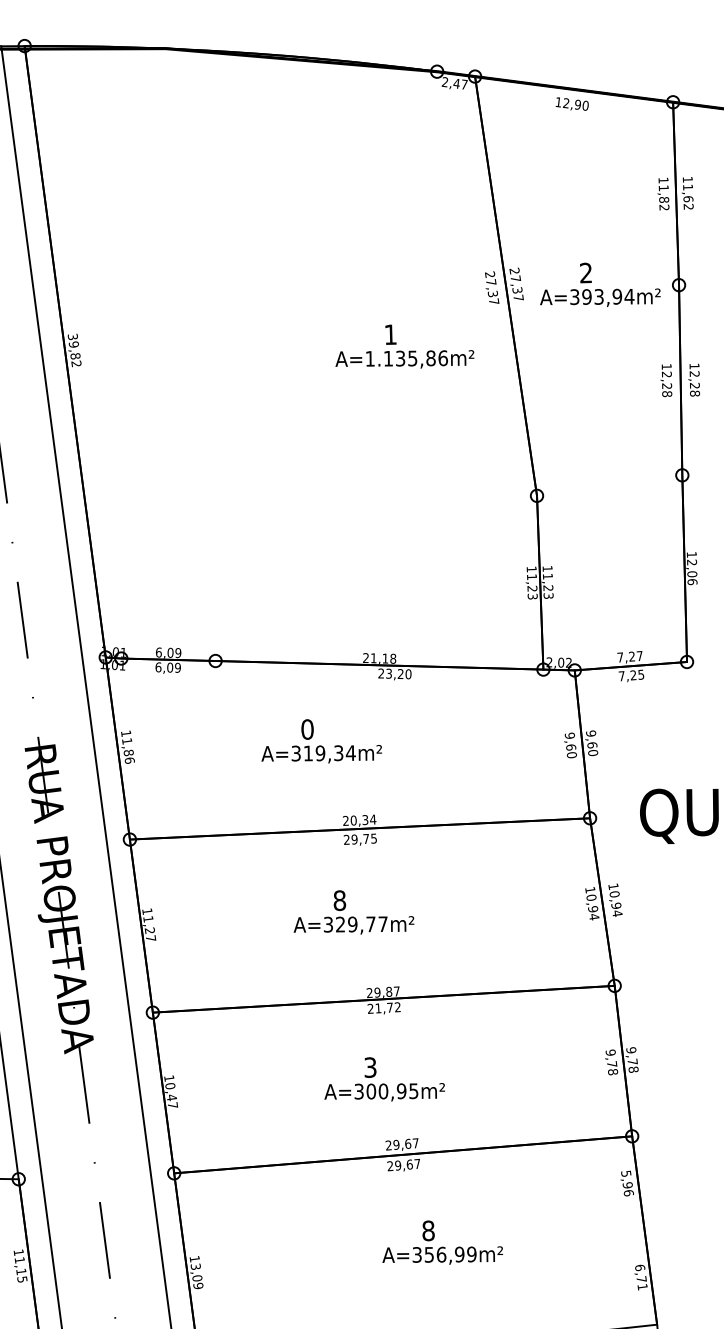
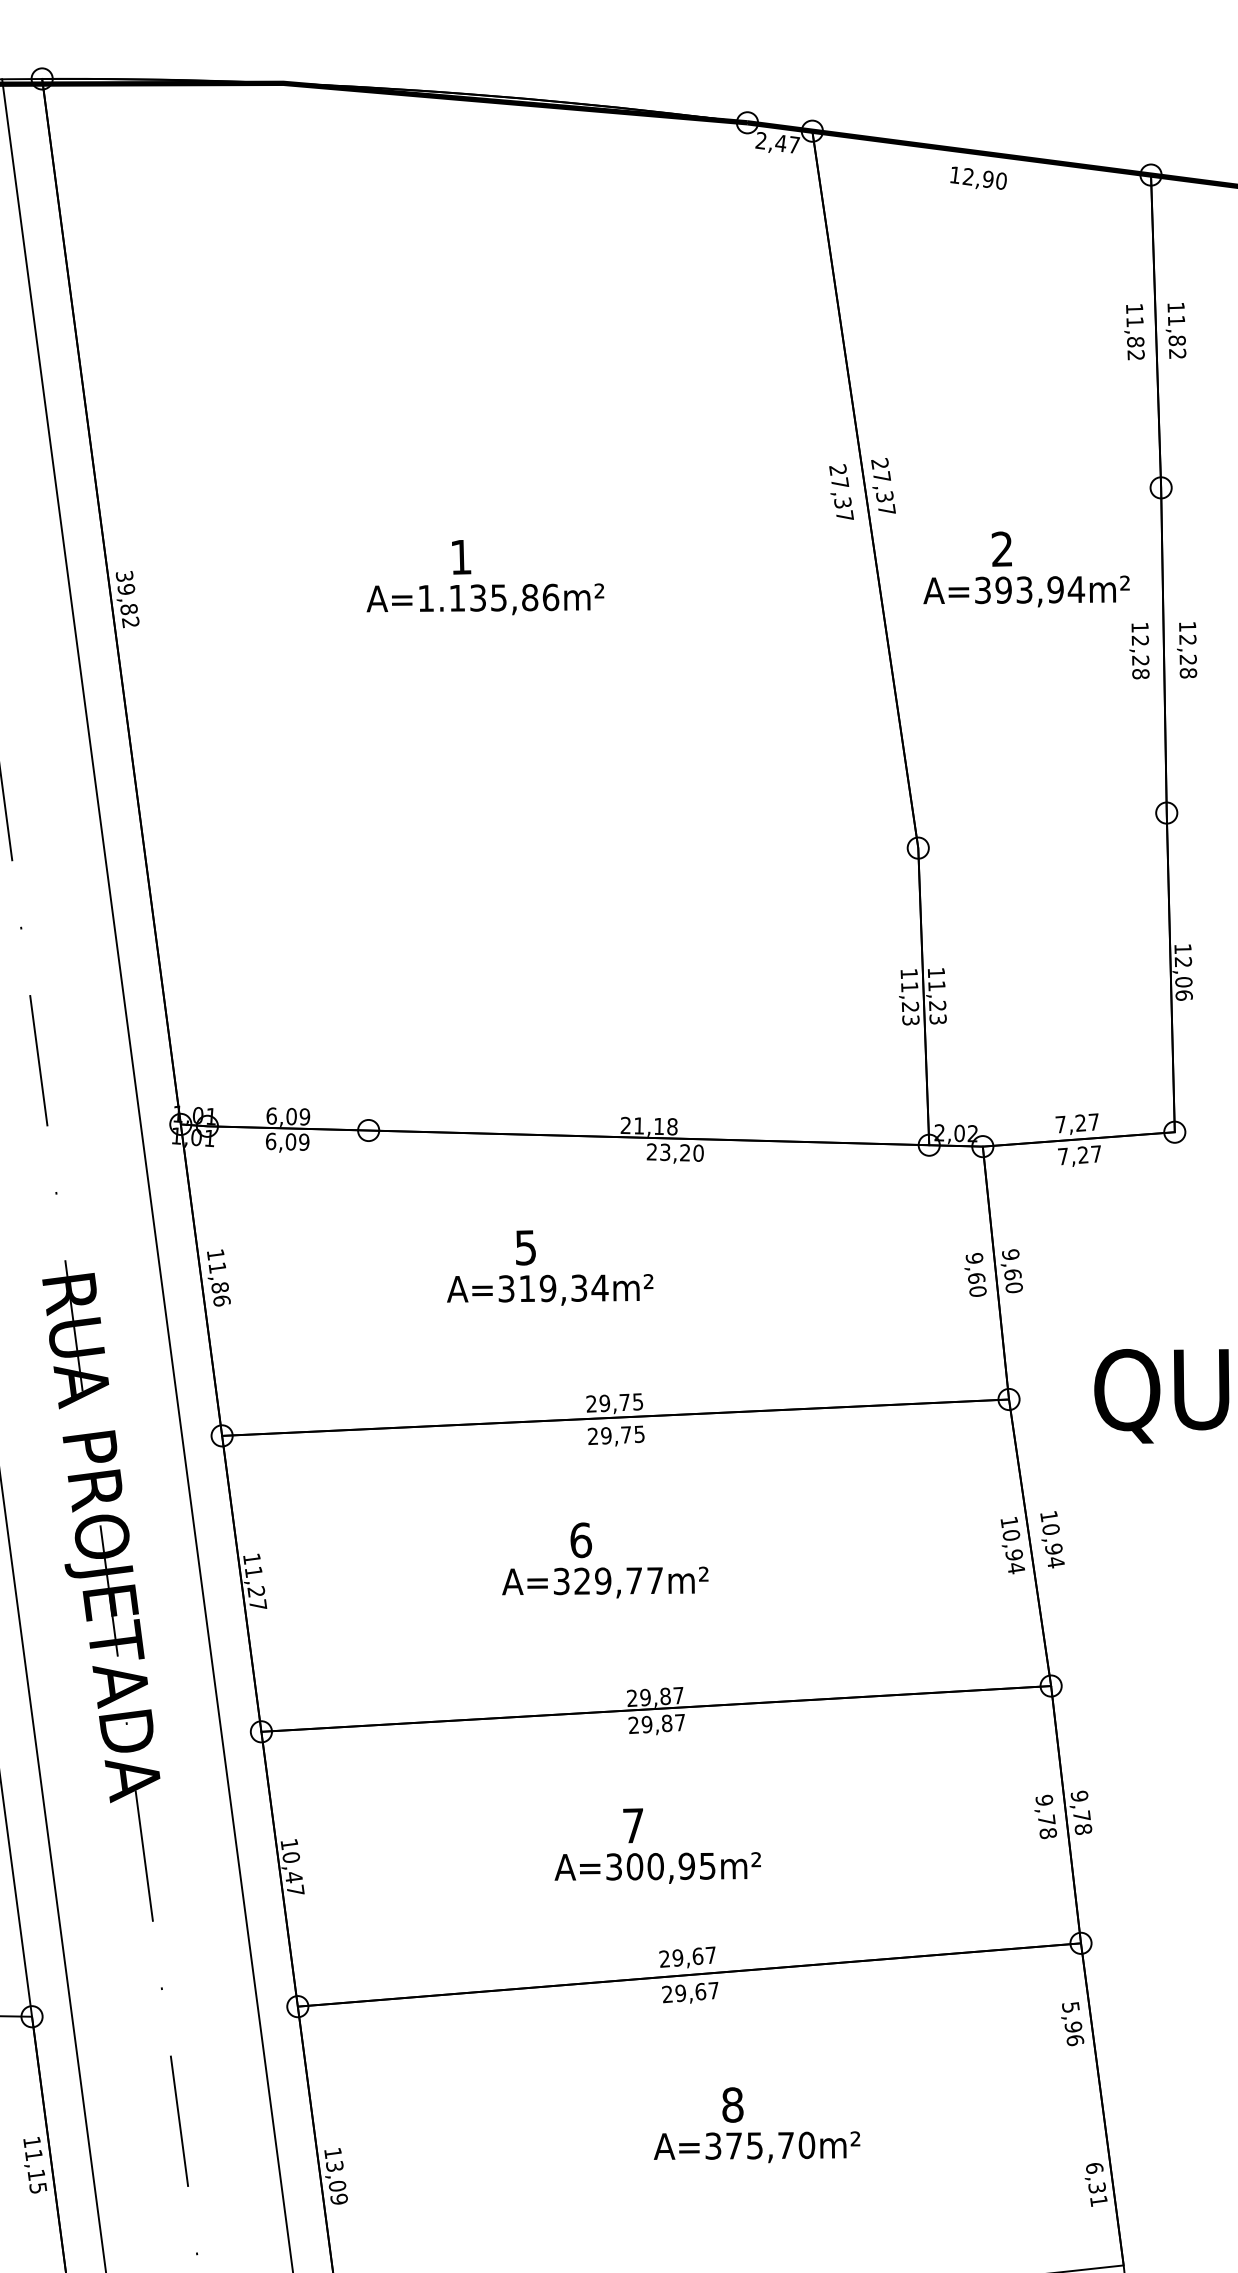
text: (688, 199) -> (1177, 341), 11,62 -> 11,82
text: (600, 284) -> (1026, 568), moved
text: (404, 346) -> (484, 577), moved
text: (641, 674) -> (1096, 1153), 7,25 -> 7,27
text: (307, 729) -> (525, 1247), 0 -> 5
text: (363, 819) -> (621, 1401), 20,34 -> 29,75
text: (339, 900) -> (580, 1540), 8 -> 6
text: (387, 1007) -> (662, 1723), 21,72 -> 29,87
text: (370, 1067) -> (633, 1825), 3 -> 7
text: (450, 1254) -> (770, 2145), A=356,99m² -> A=375,70m²
text: (641, 1279) -> (1096, 2188), 6,71 -> 6,31

